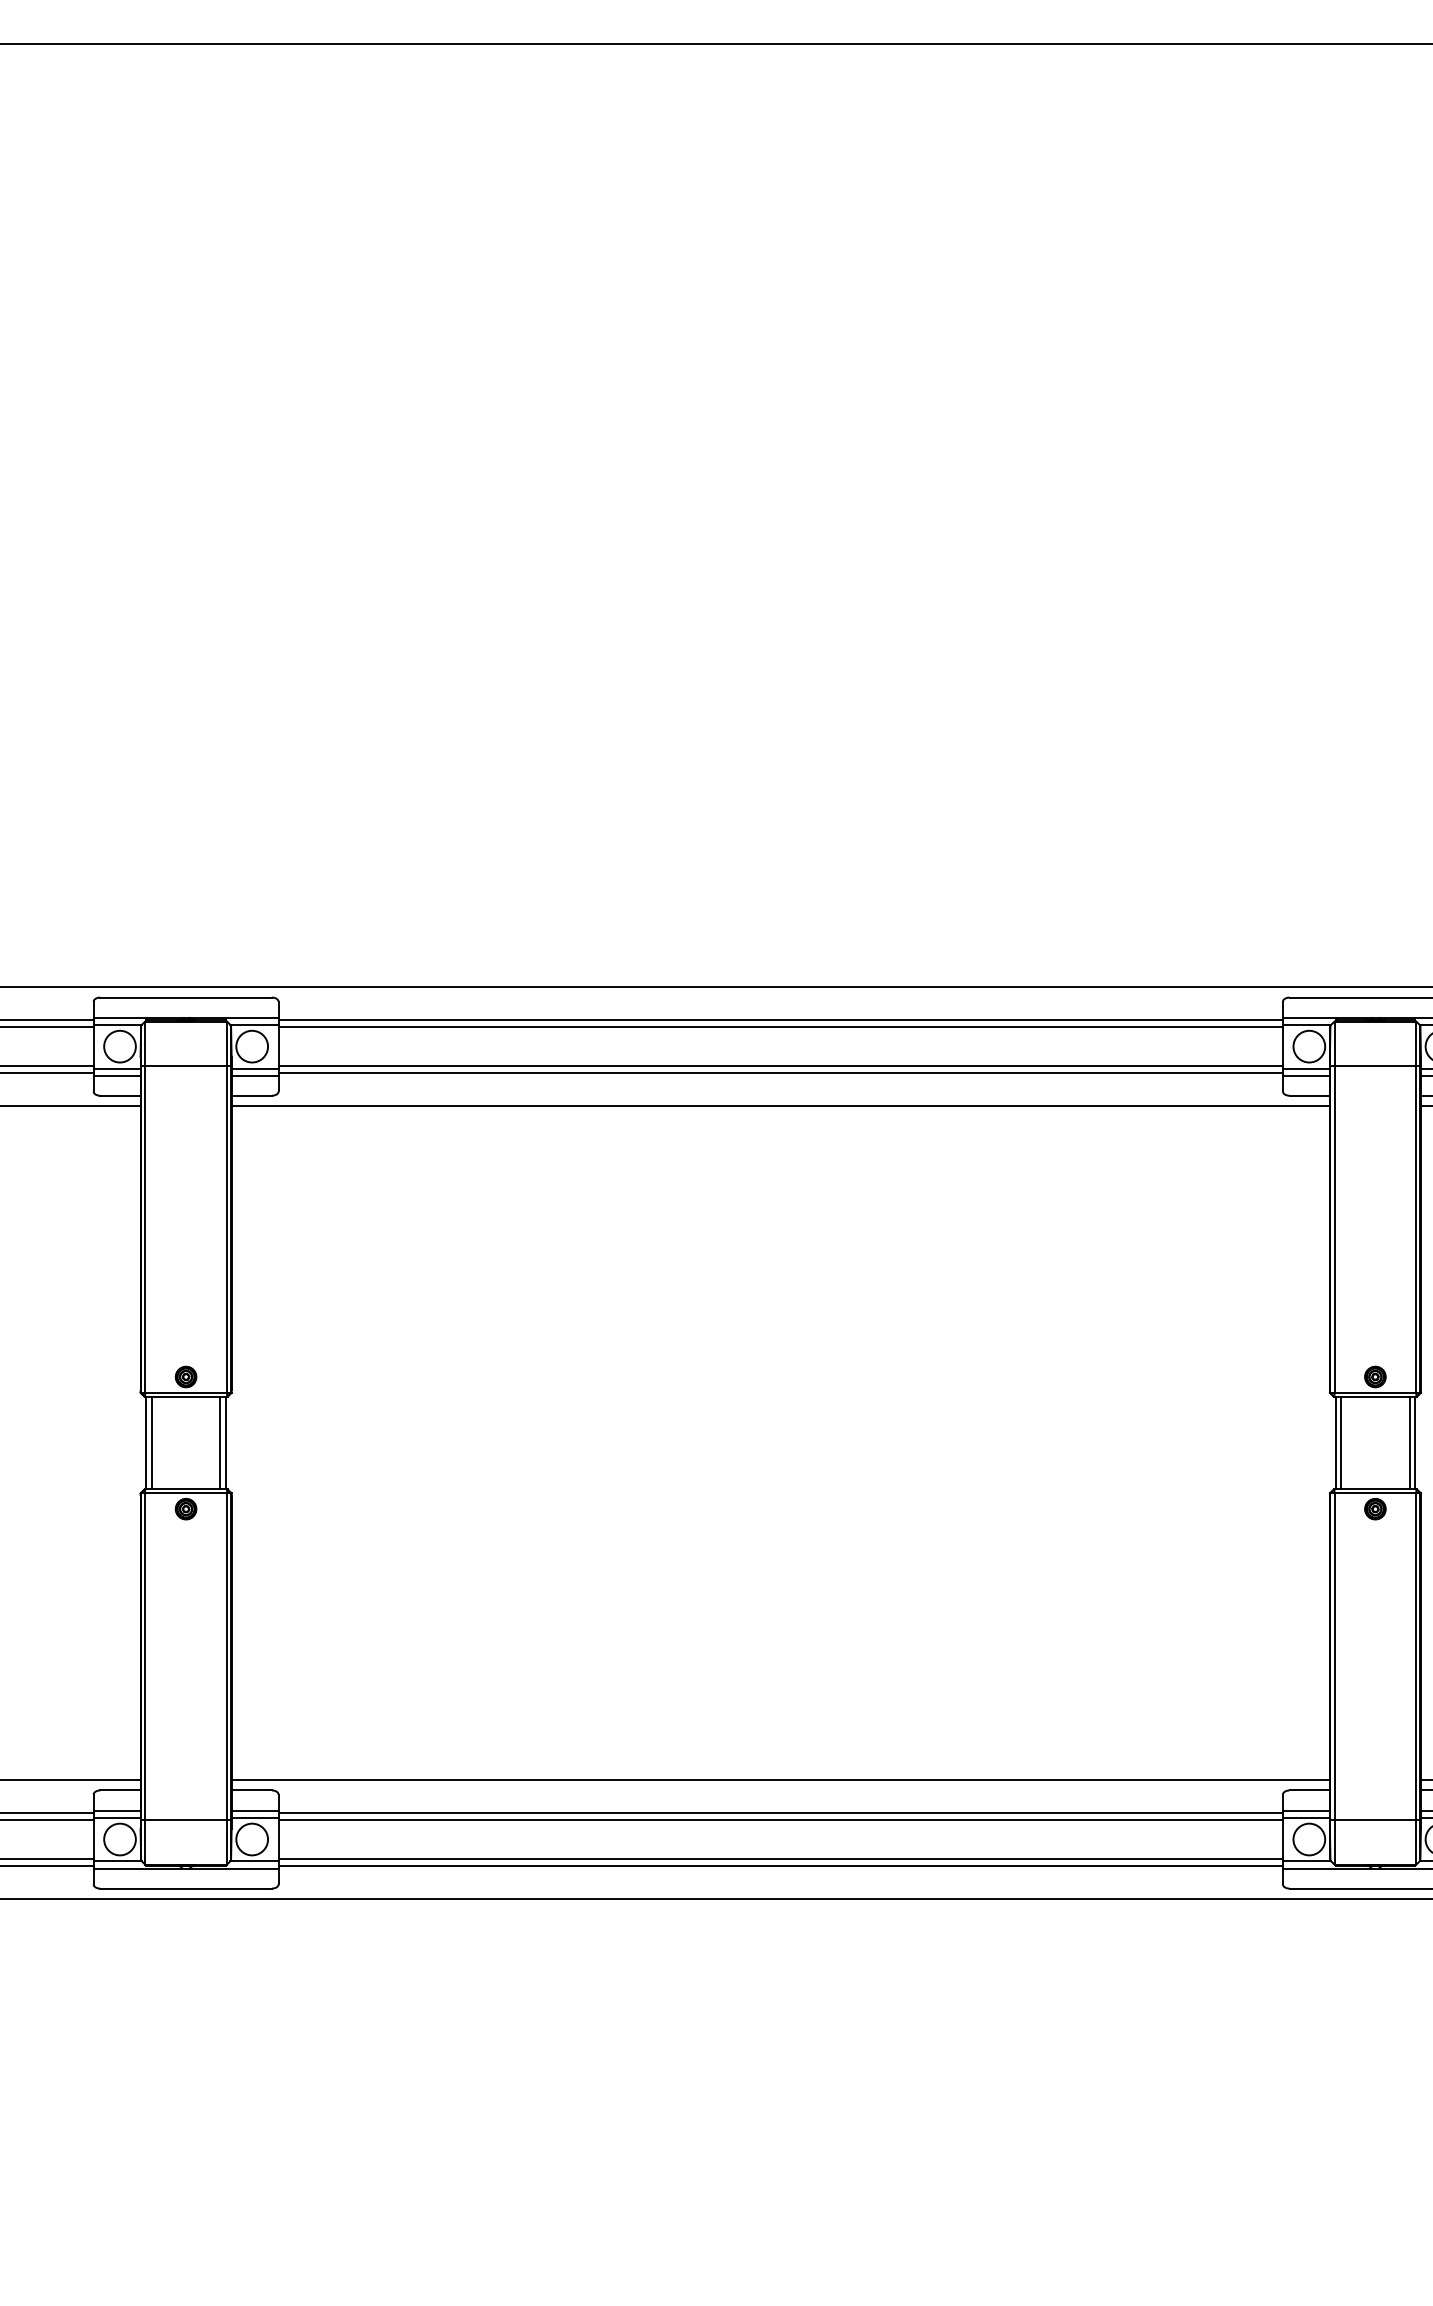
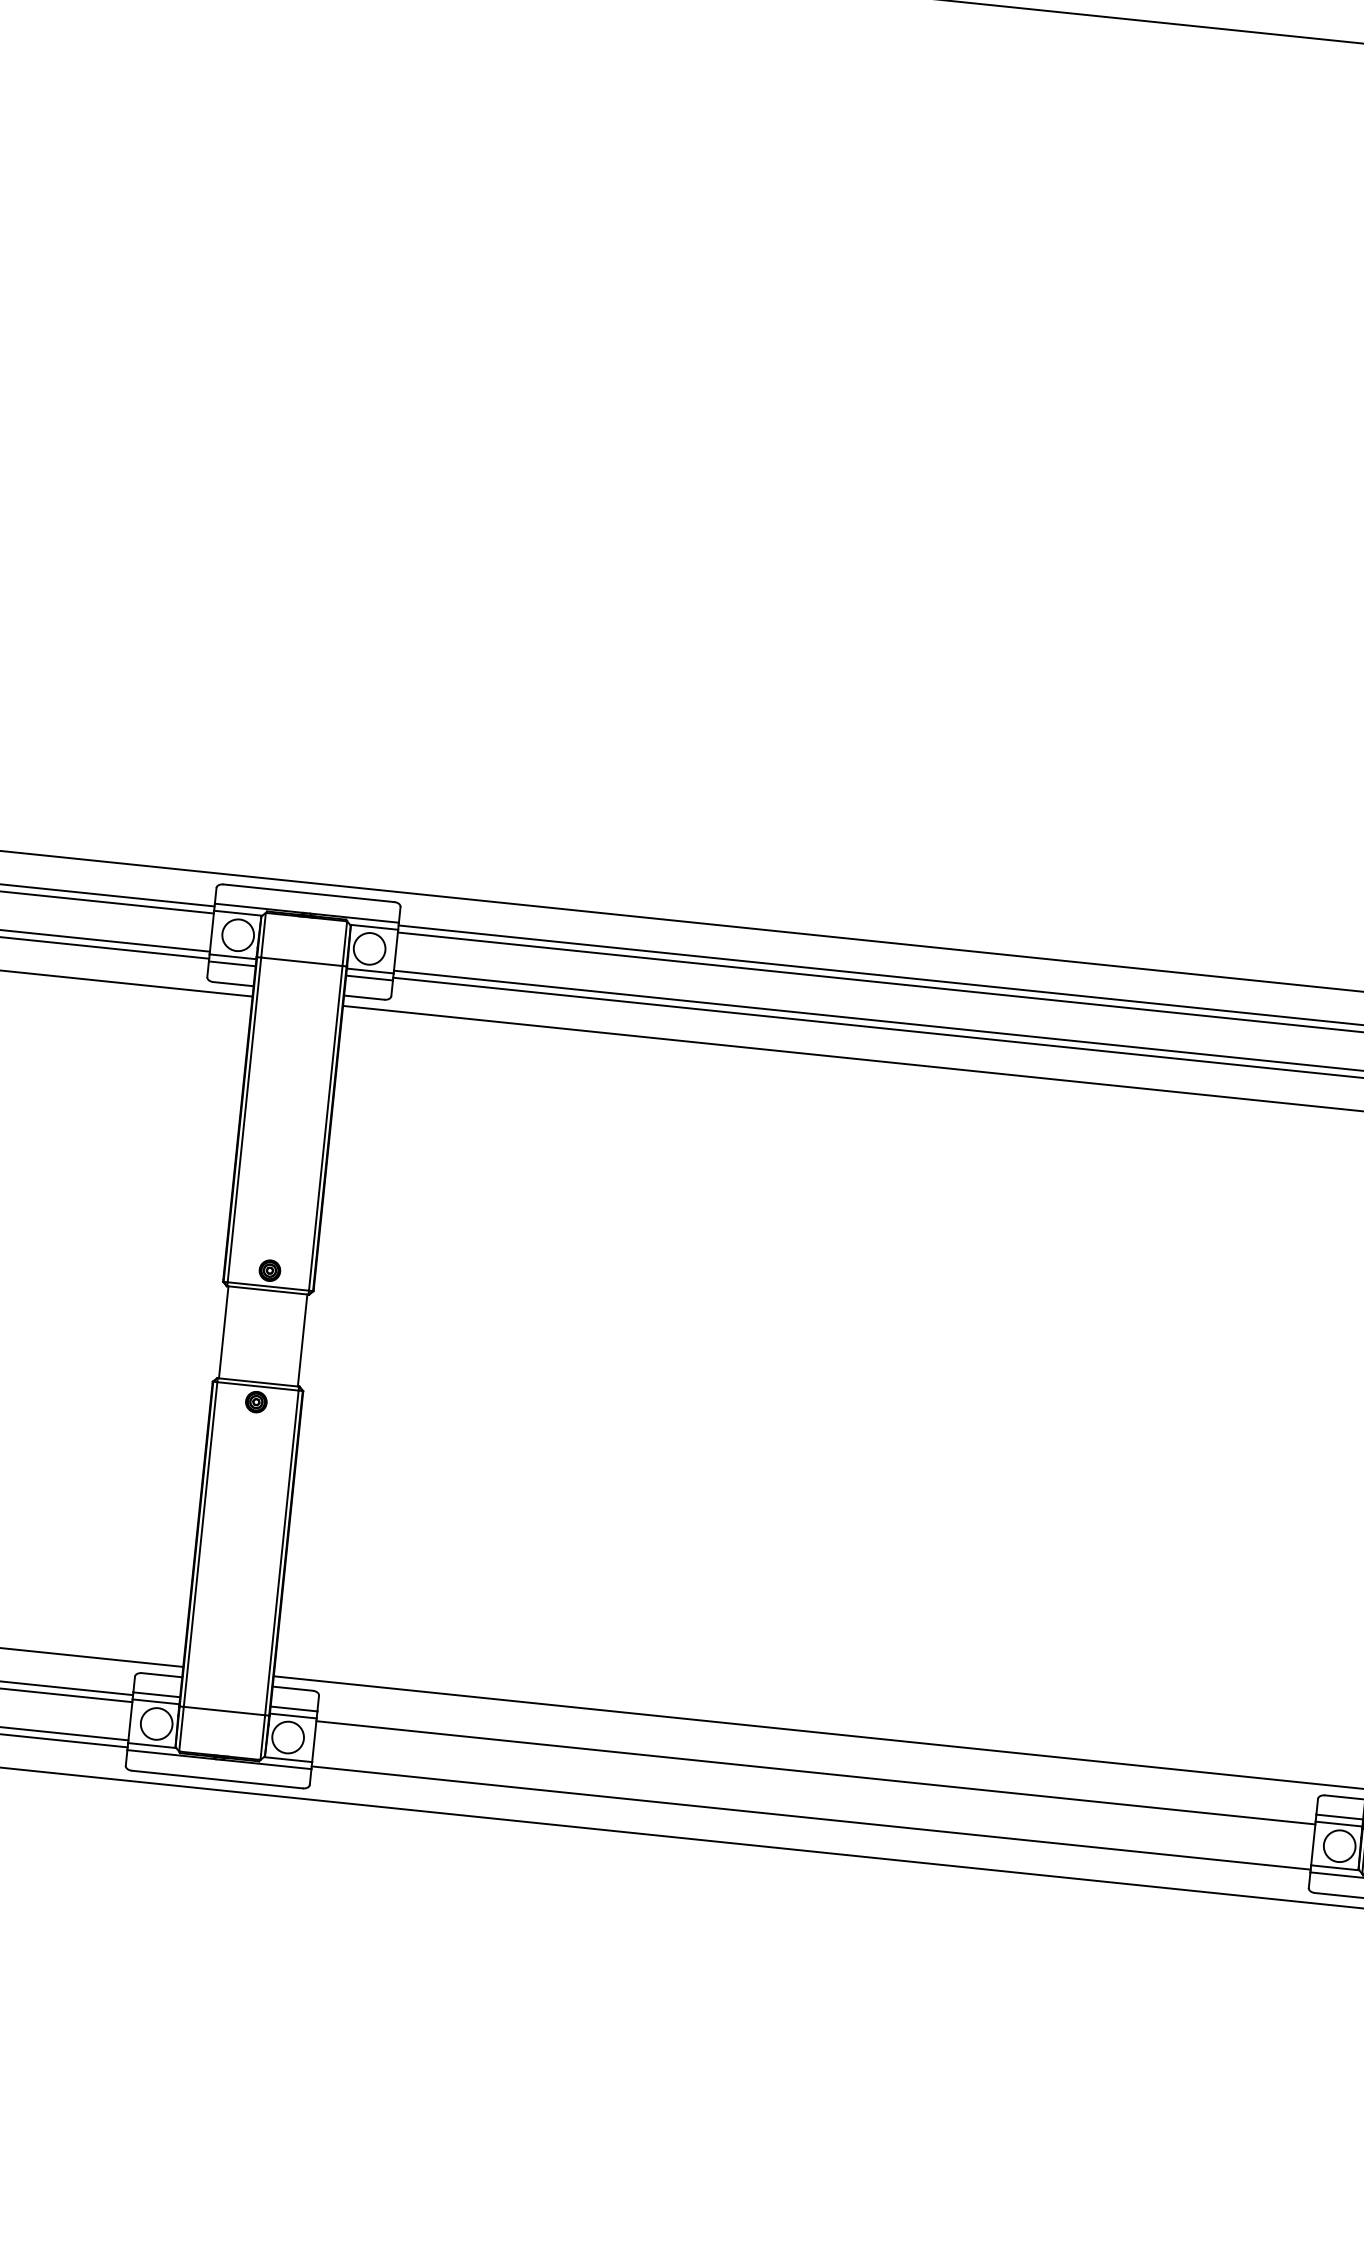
line: (151, 1442) -> (228, 1332), removed
line: (220, 1442) -> (297, 1339), removed
line: (780, 1813) -> (816, 1765), removed
line: (780, 1858) -> (811, 1810), removed

